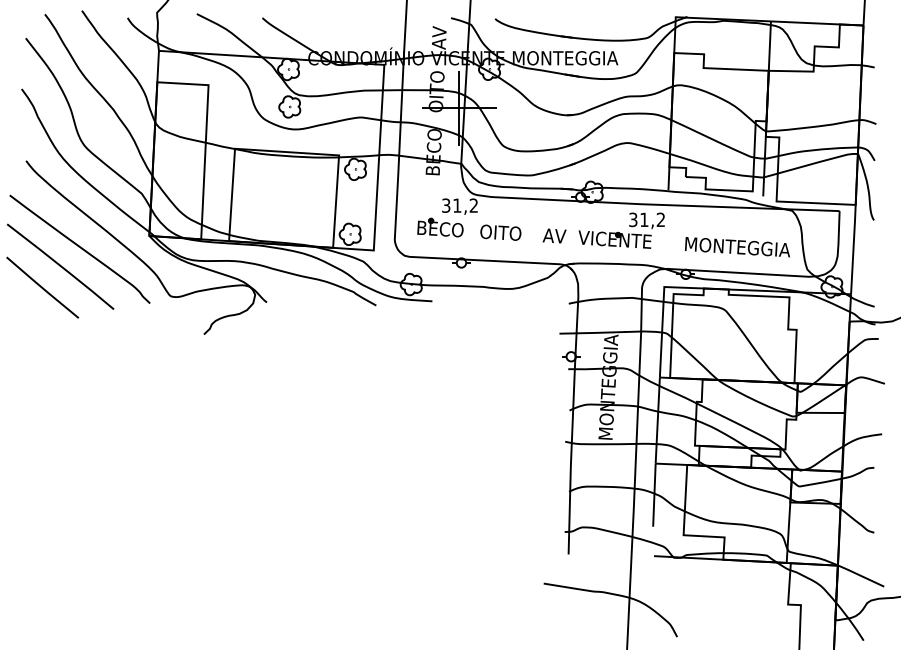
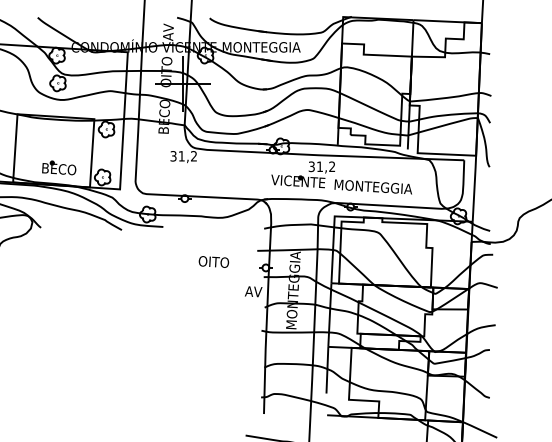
part: (440, 227) -> (59, 167), moved
text: (500, 232) -> (213, 261), moved
text: (554, 235) -> (253, 291), moved
text: (737, 247) -> (373, 187), moved

